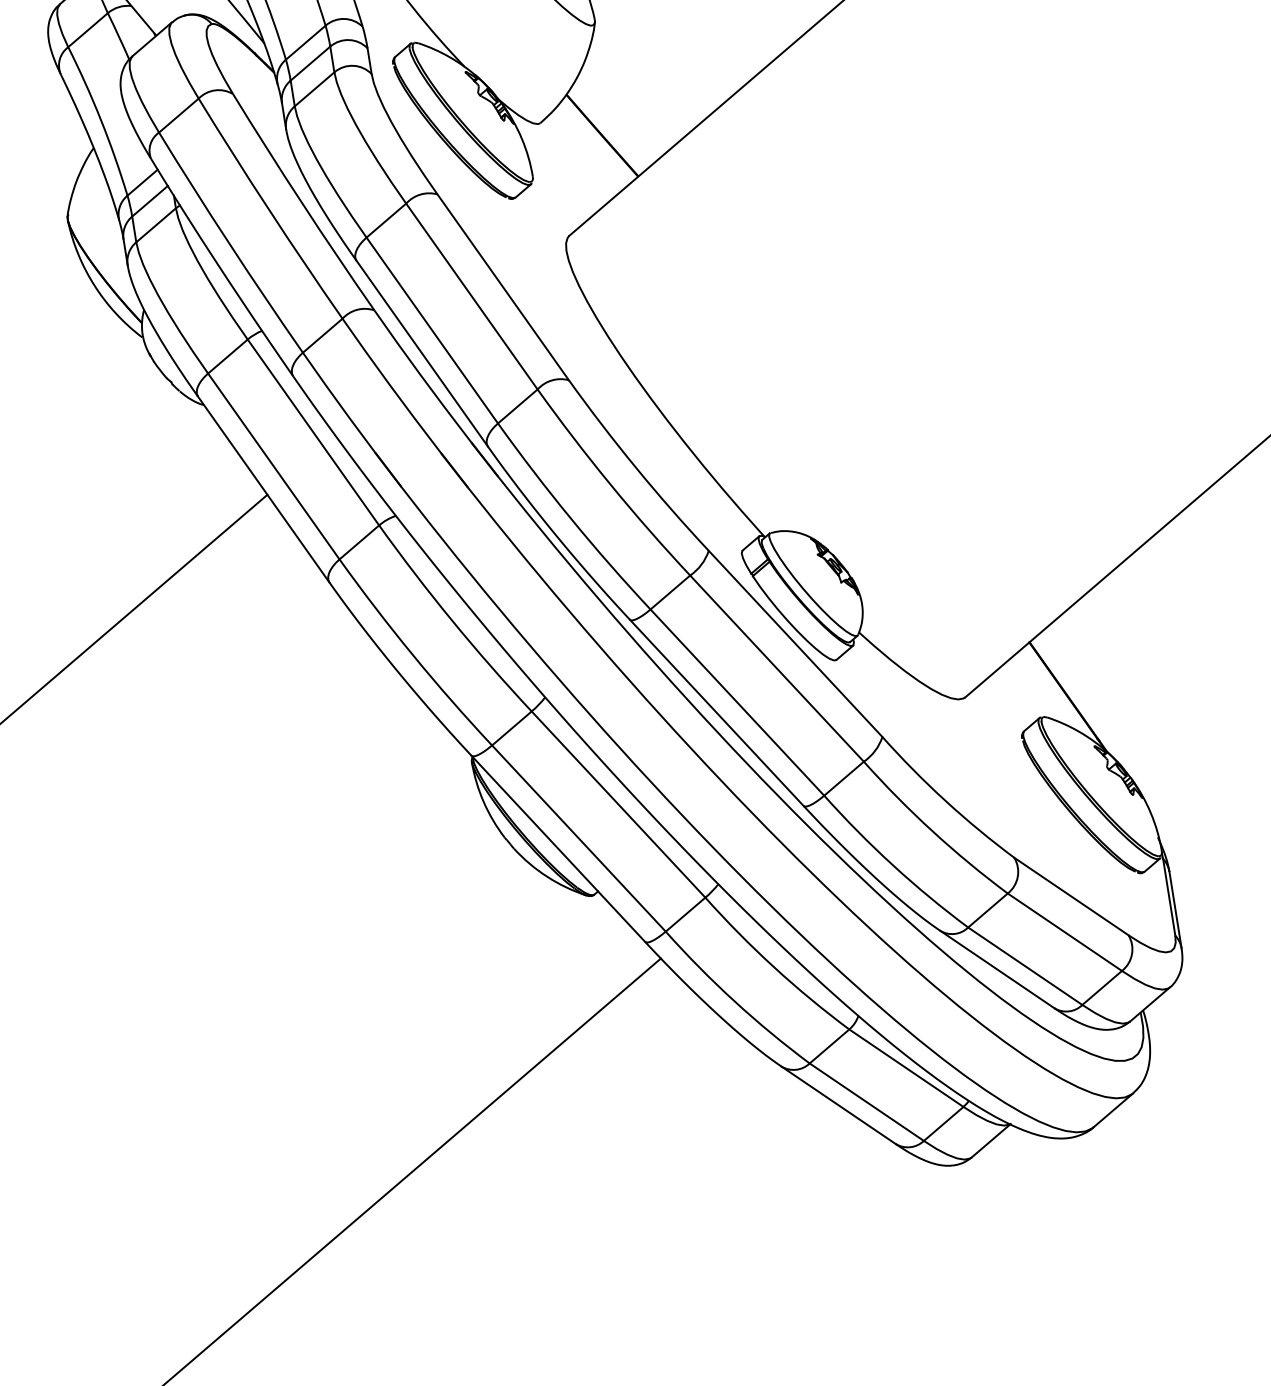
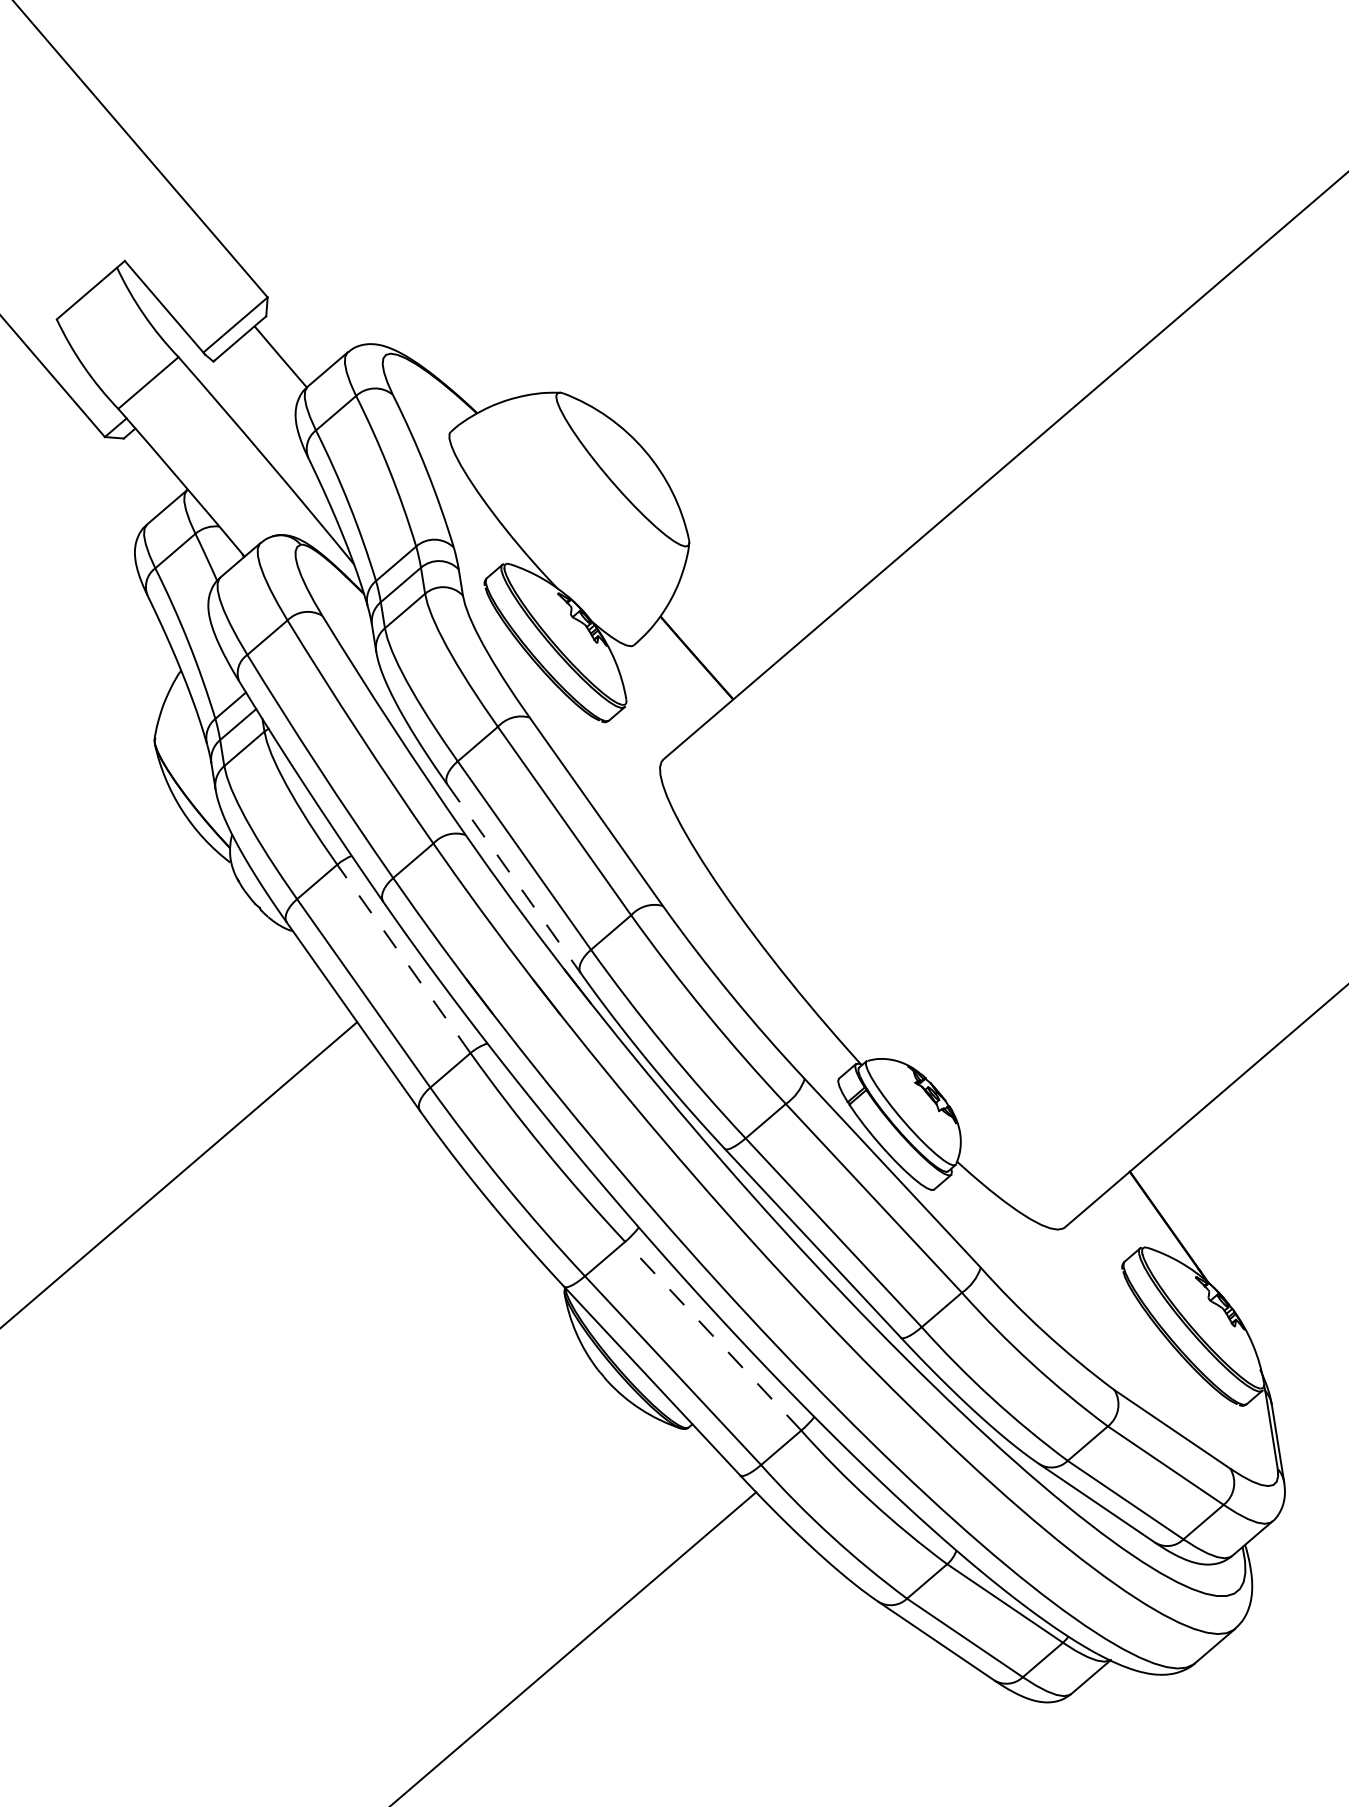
line: (422, 354) -> (514, 879), solid -> dashed
line: (313, 432) -> (403, 958), solid -> dashed
line: (617, 803) -> (712, 1335), solid -> dashed

